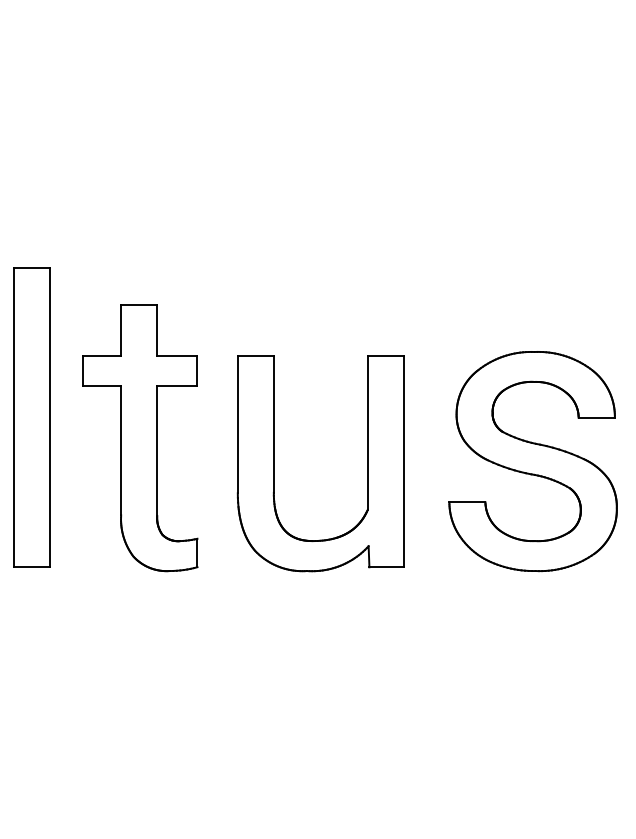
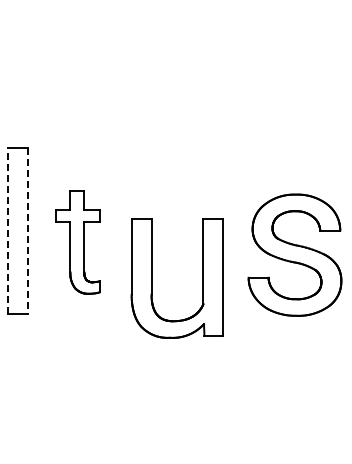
line: (13, 416) -> (7, 230), solid -> dashed
line: (49, 416) -> (27, 230), solid -> dashed
part: (139, 438) -> (77, 242), size x0.7
part: (275, 463) -> (152, 278), moved

